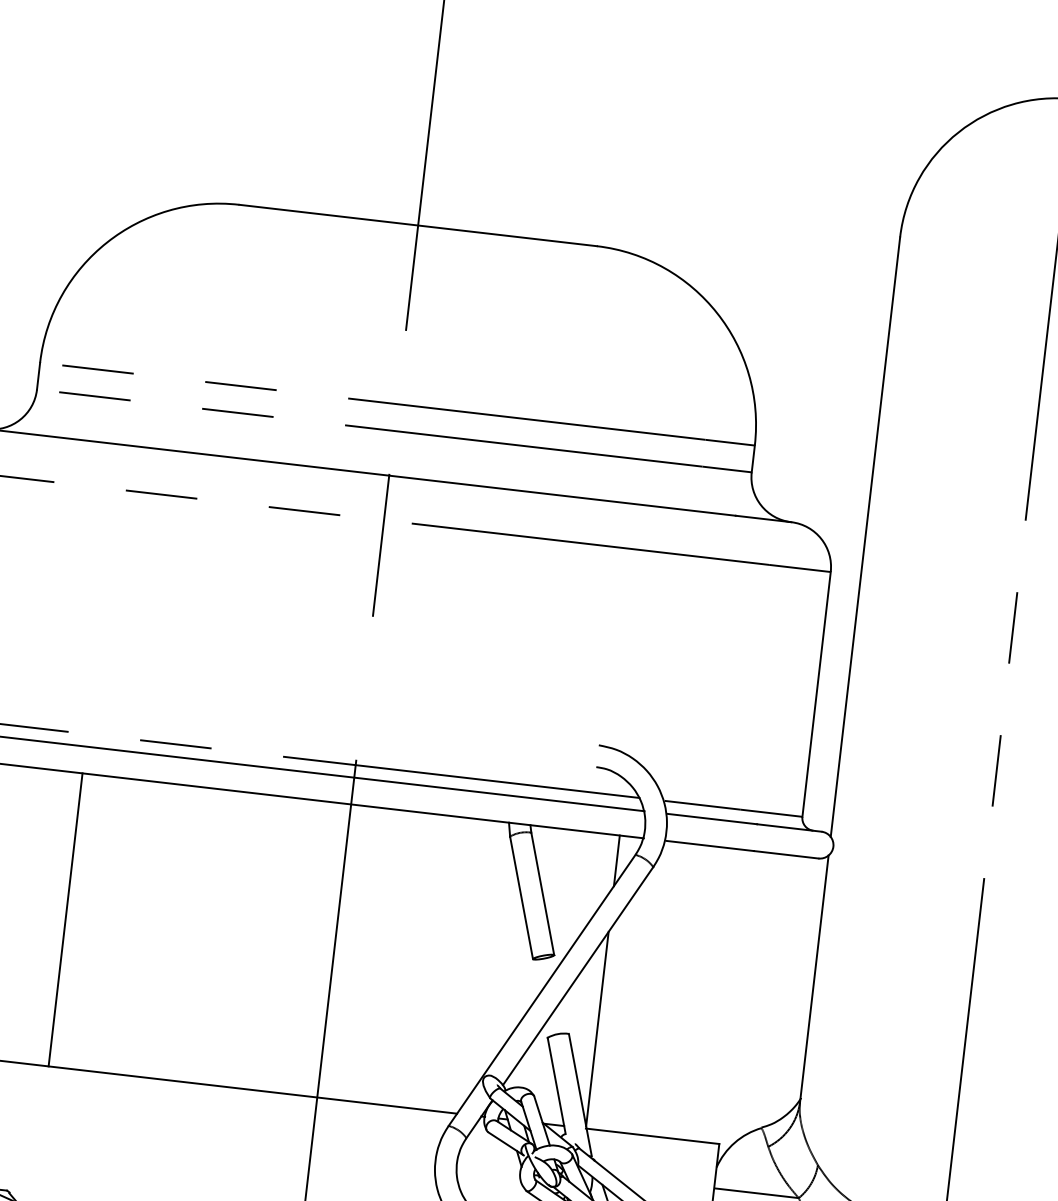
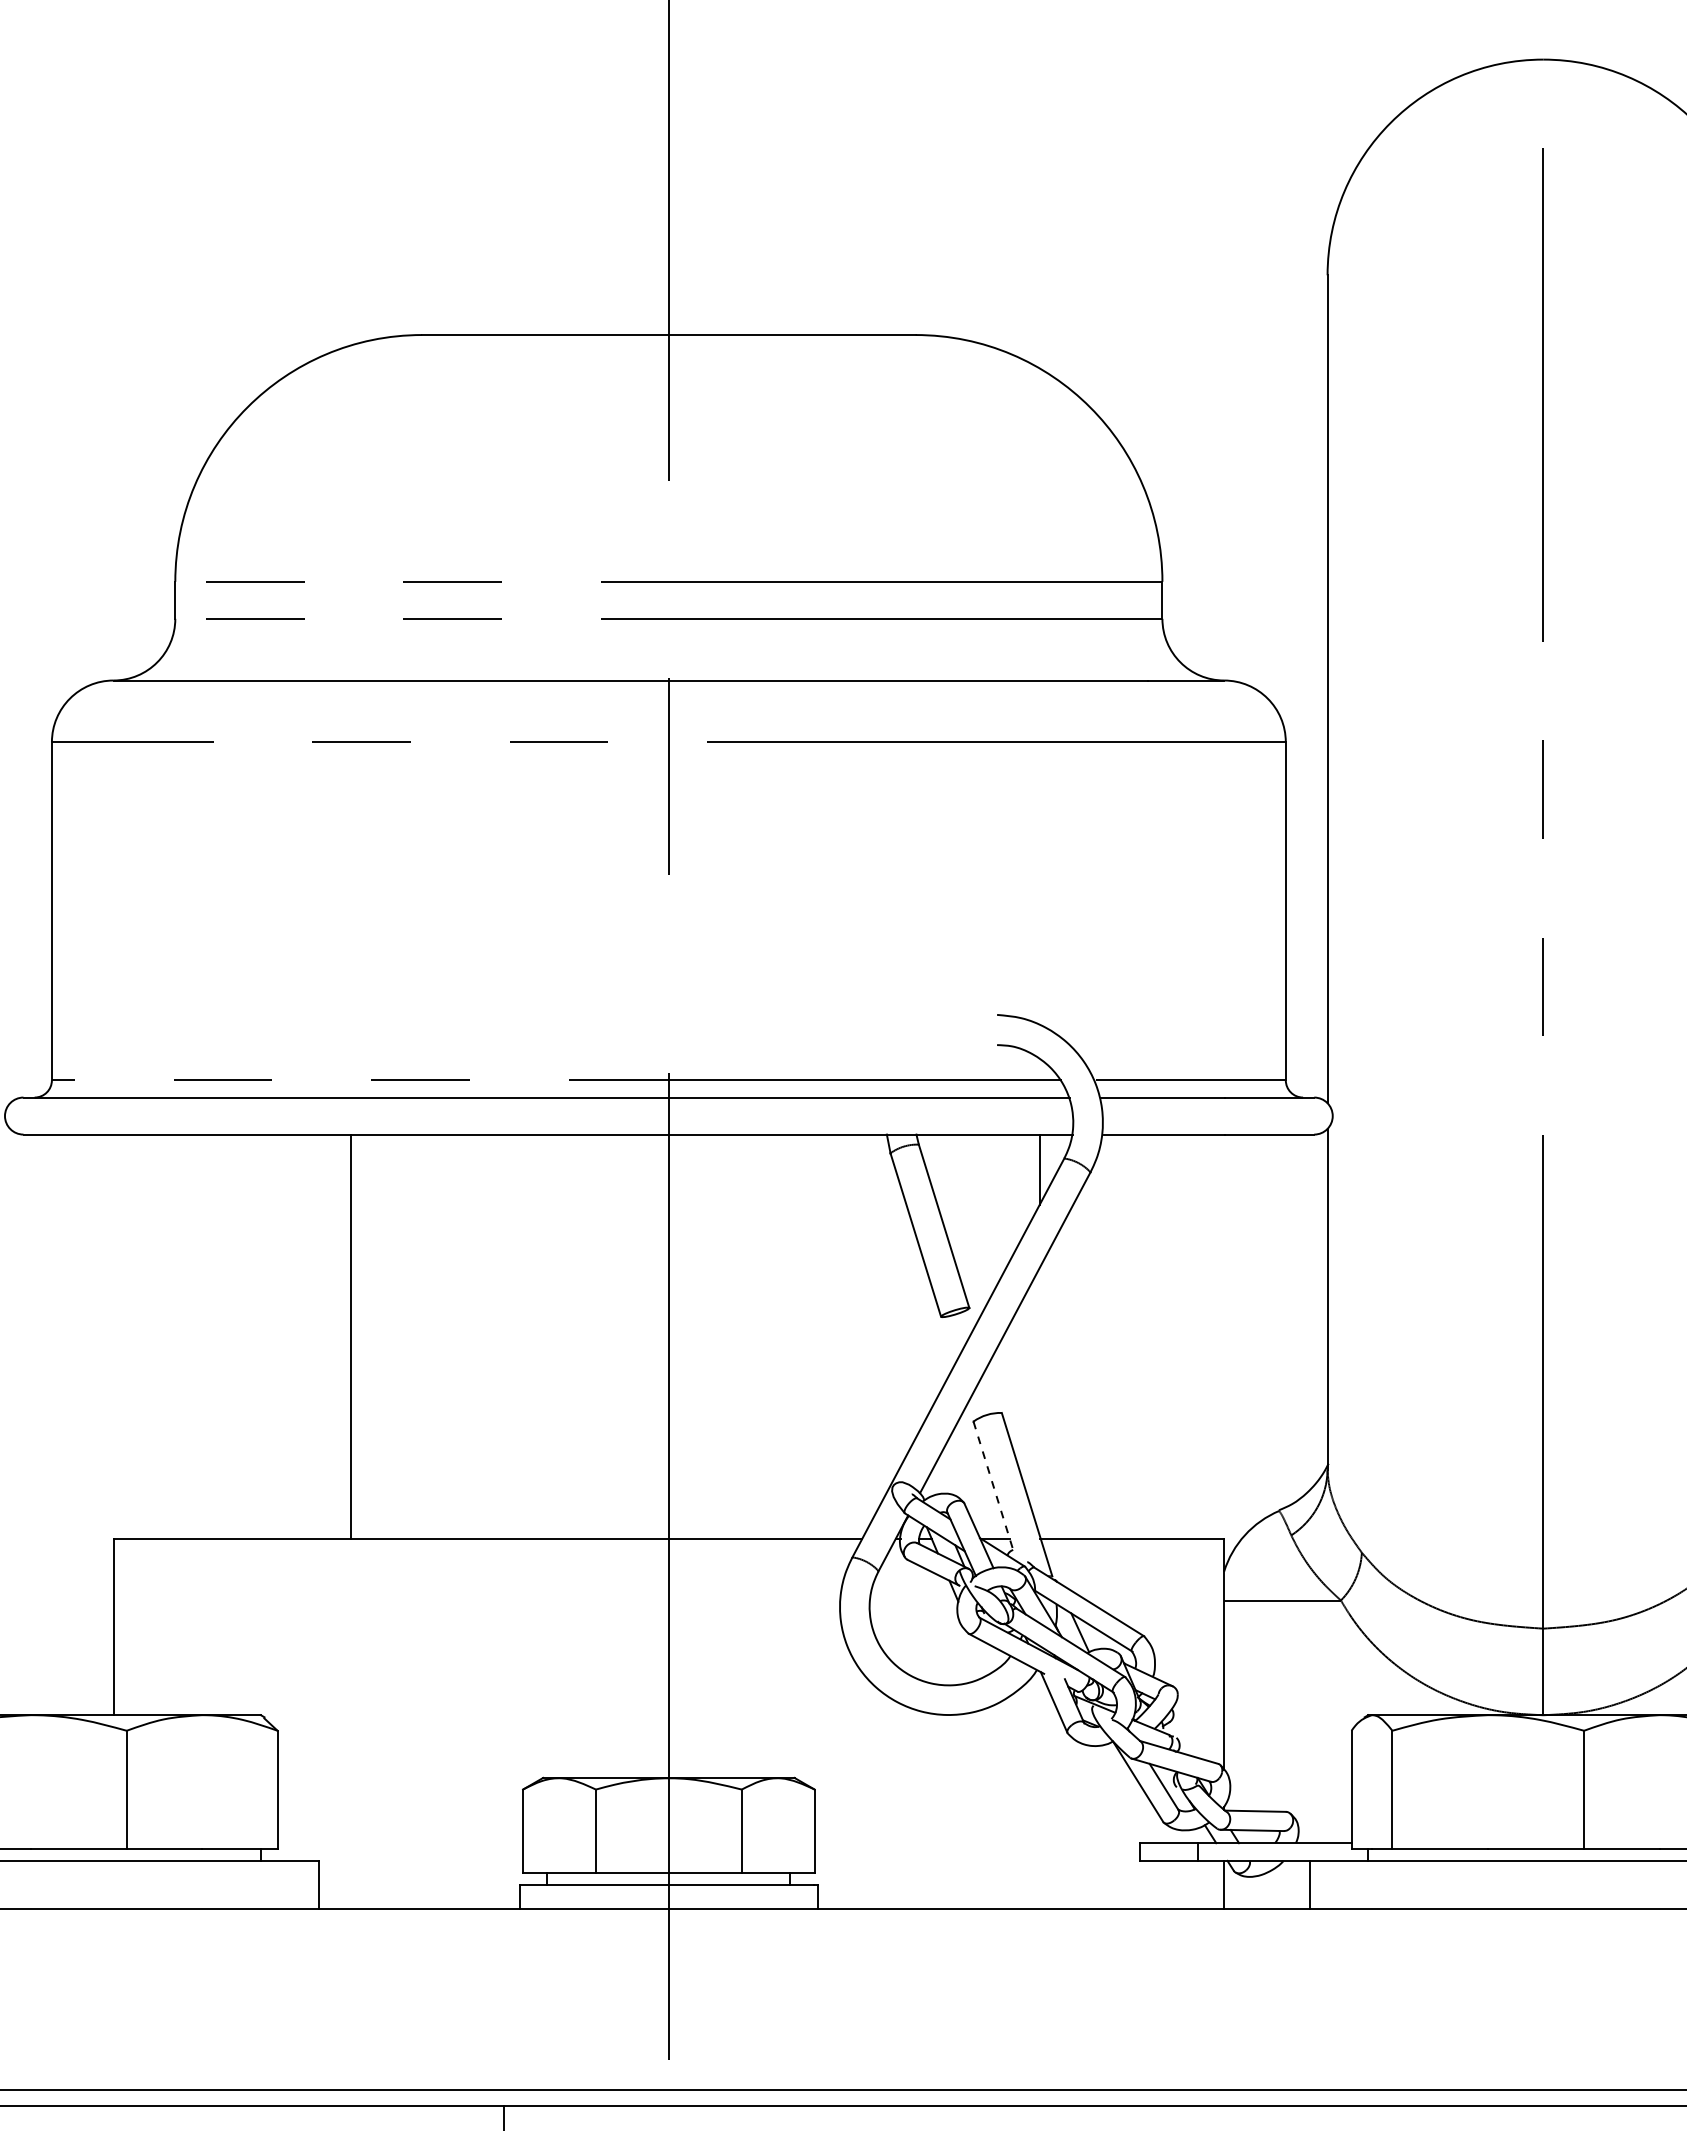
line: (65, 919) -> (350, 1336), moved
line: (597, 1028) -> (1039, 1401), removed
line: (556, 1086) -> (993, 1486), solid -> dashed

